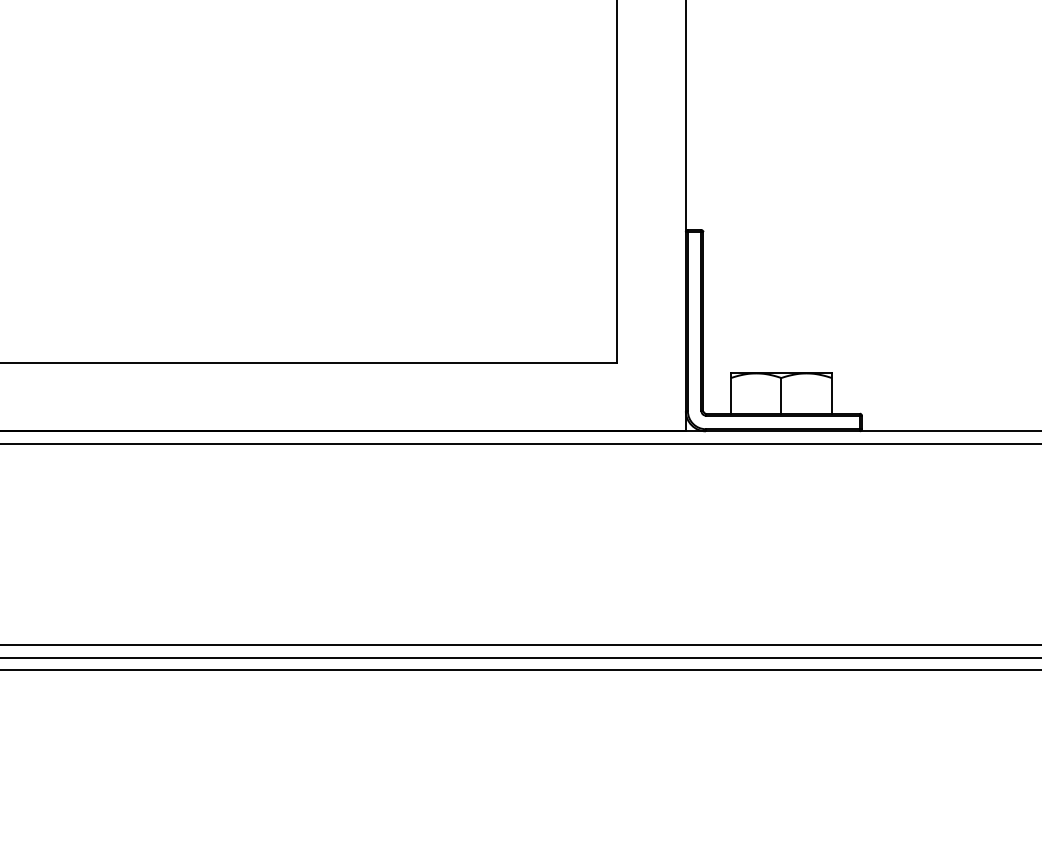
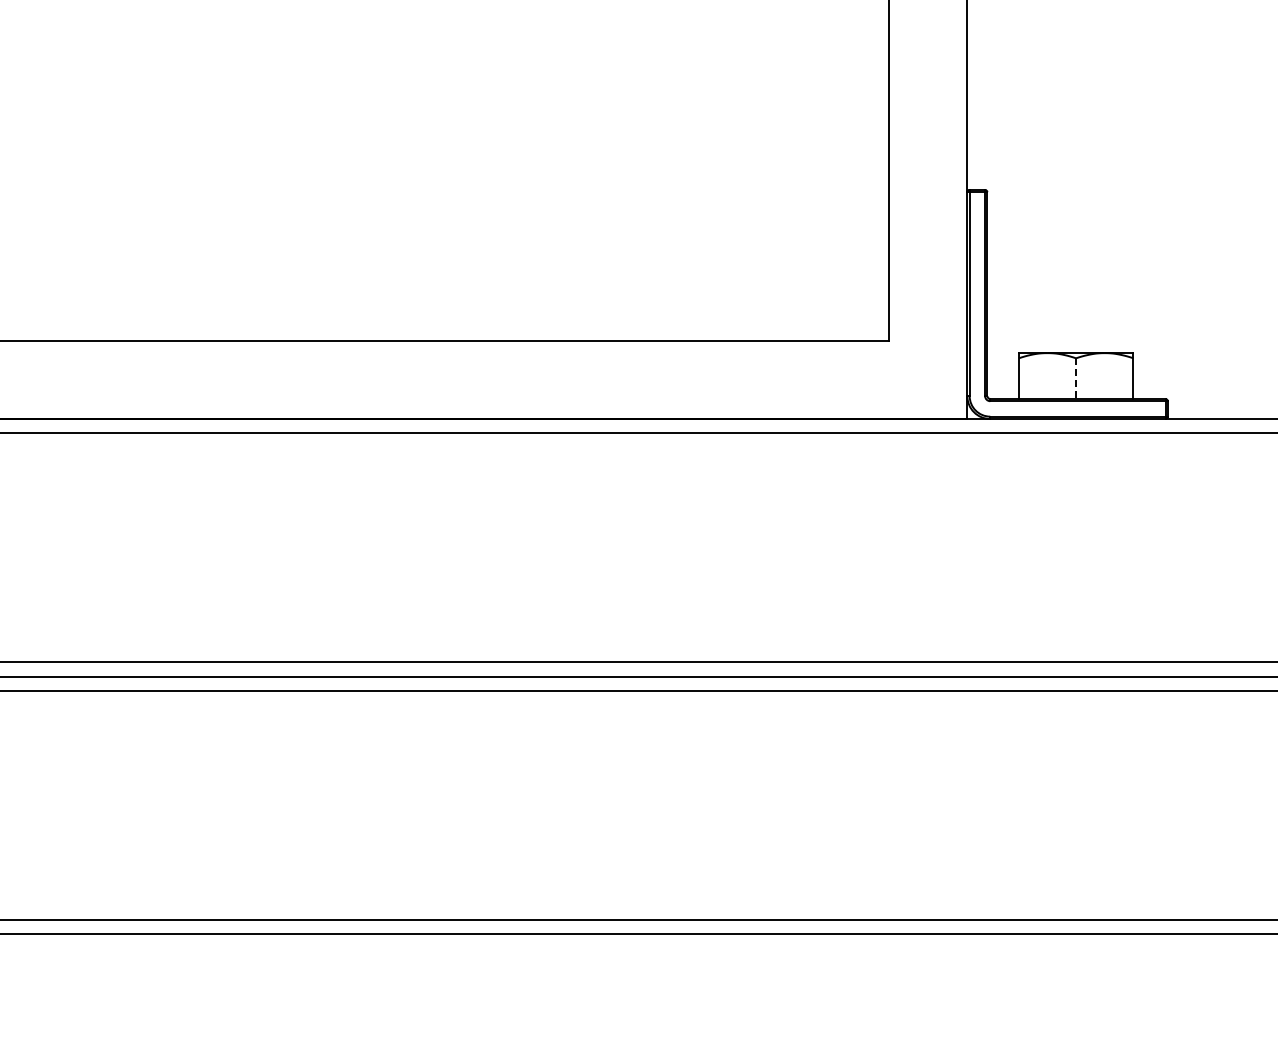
line: (781, 396) -> (1076, 379), solid -> dashed

